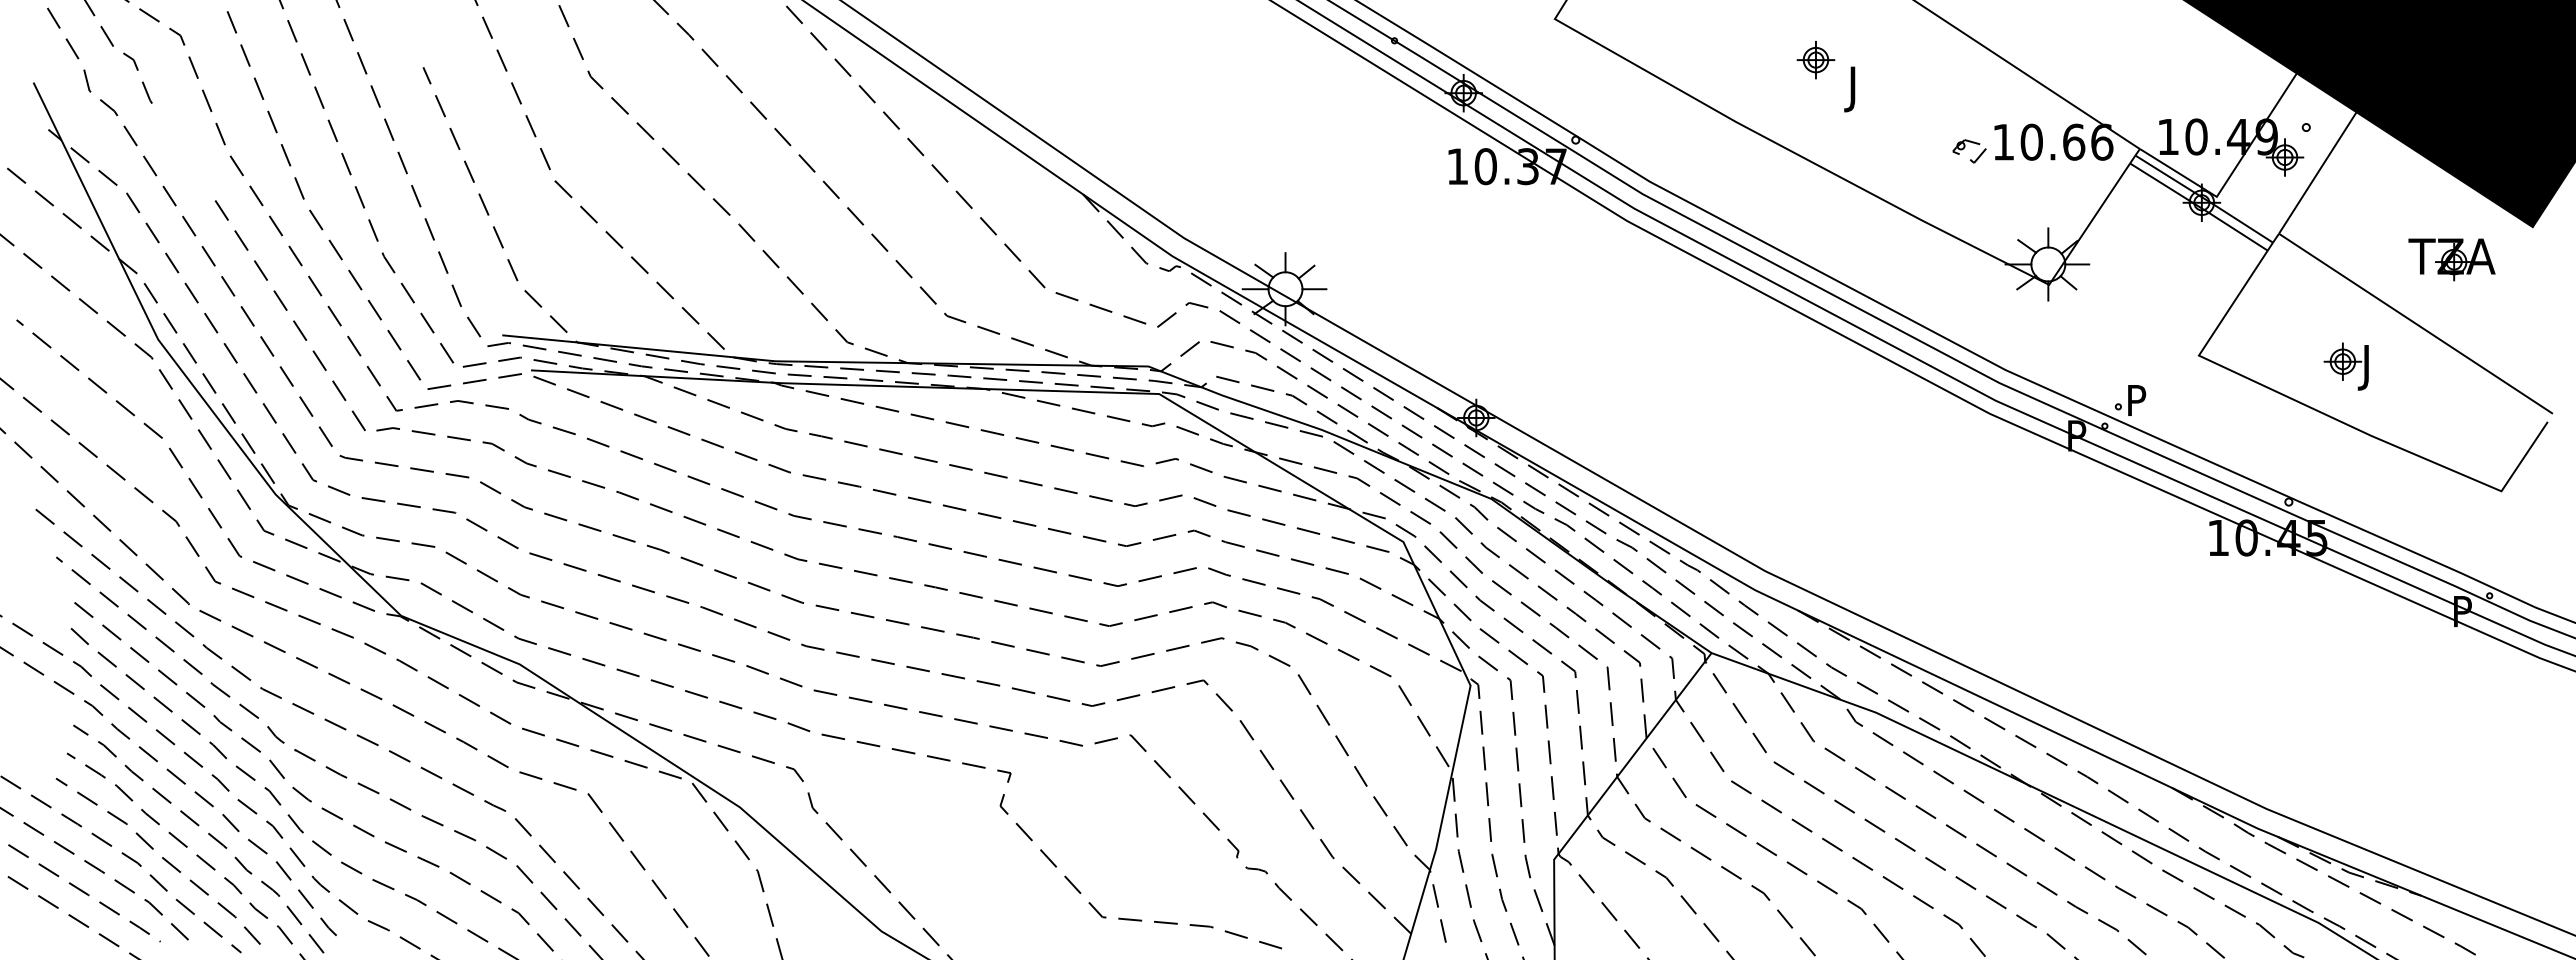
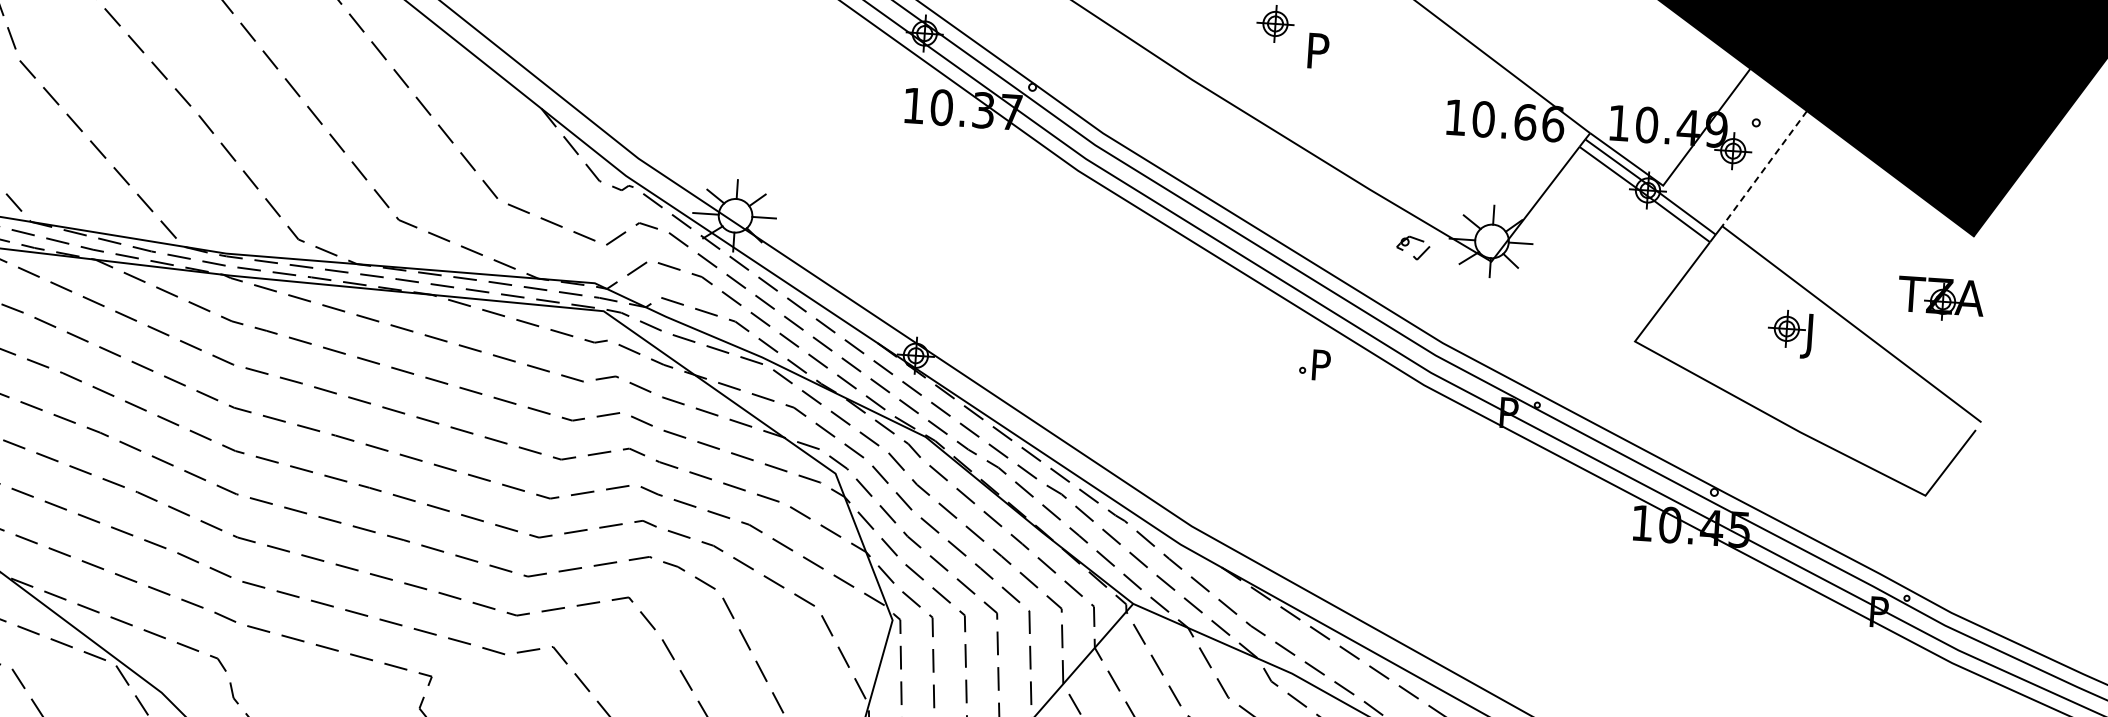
text: (1857, 89) -> (1314, 55), J -> P
part: (1969, 151) -> (1413, 248), moved
line: (2317, 173) -> (1764, 169), solid -> dashed
part: (2451, 259) -> (1940, 299), moved
part: (2345, 366) -> (1789, 333), moved
part: (2130, 400) -> (1315, 364), moved

